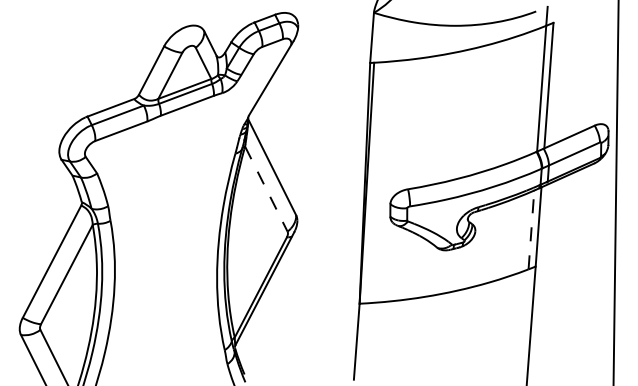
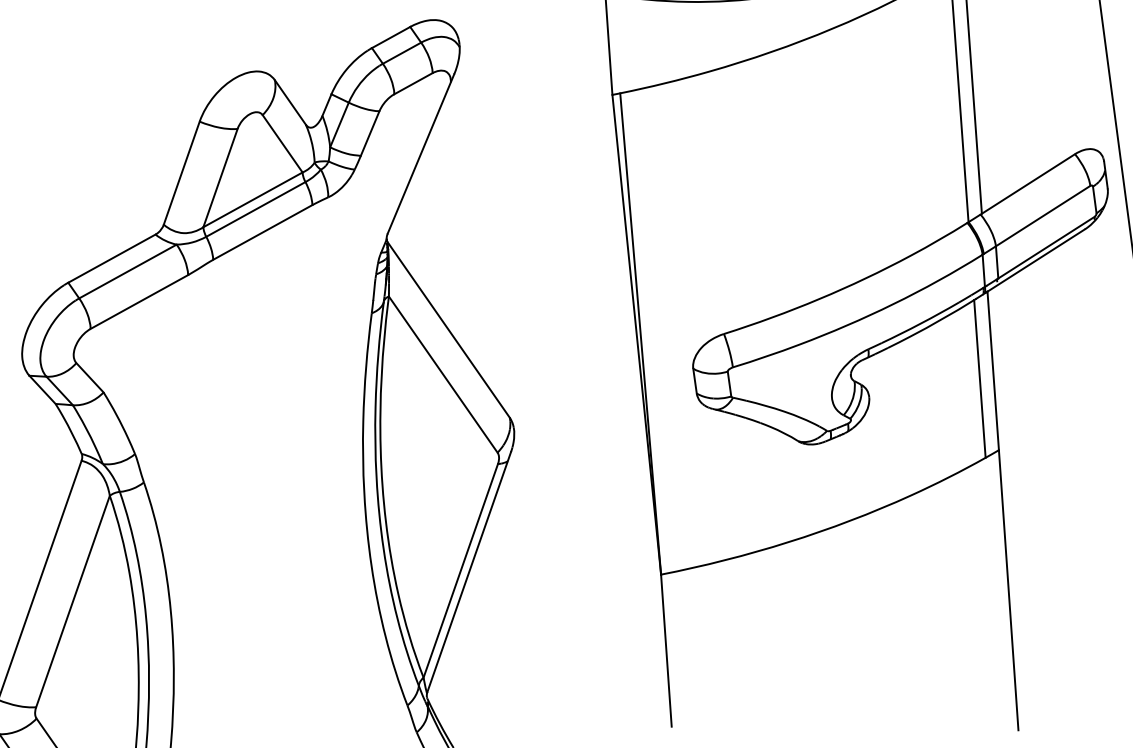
line: (266, 189) -> (443, 375), dashed -> solid
line: (531, 229) -> (979, 378), dashed -> solid

